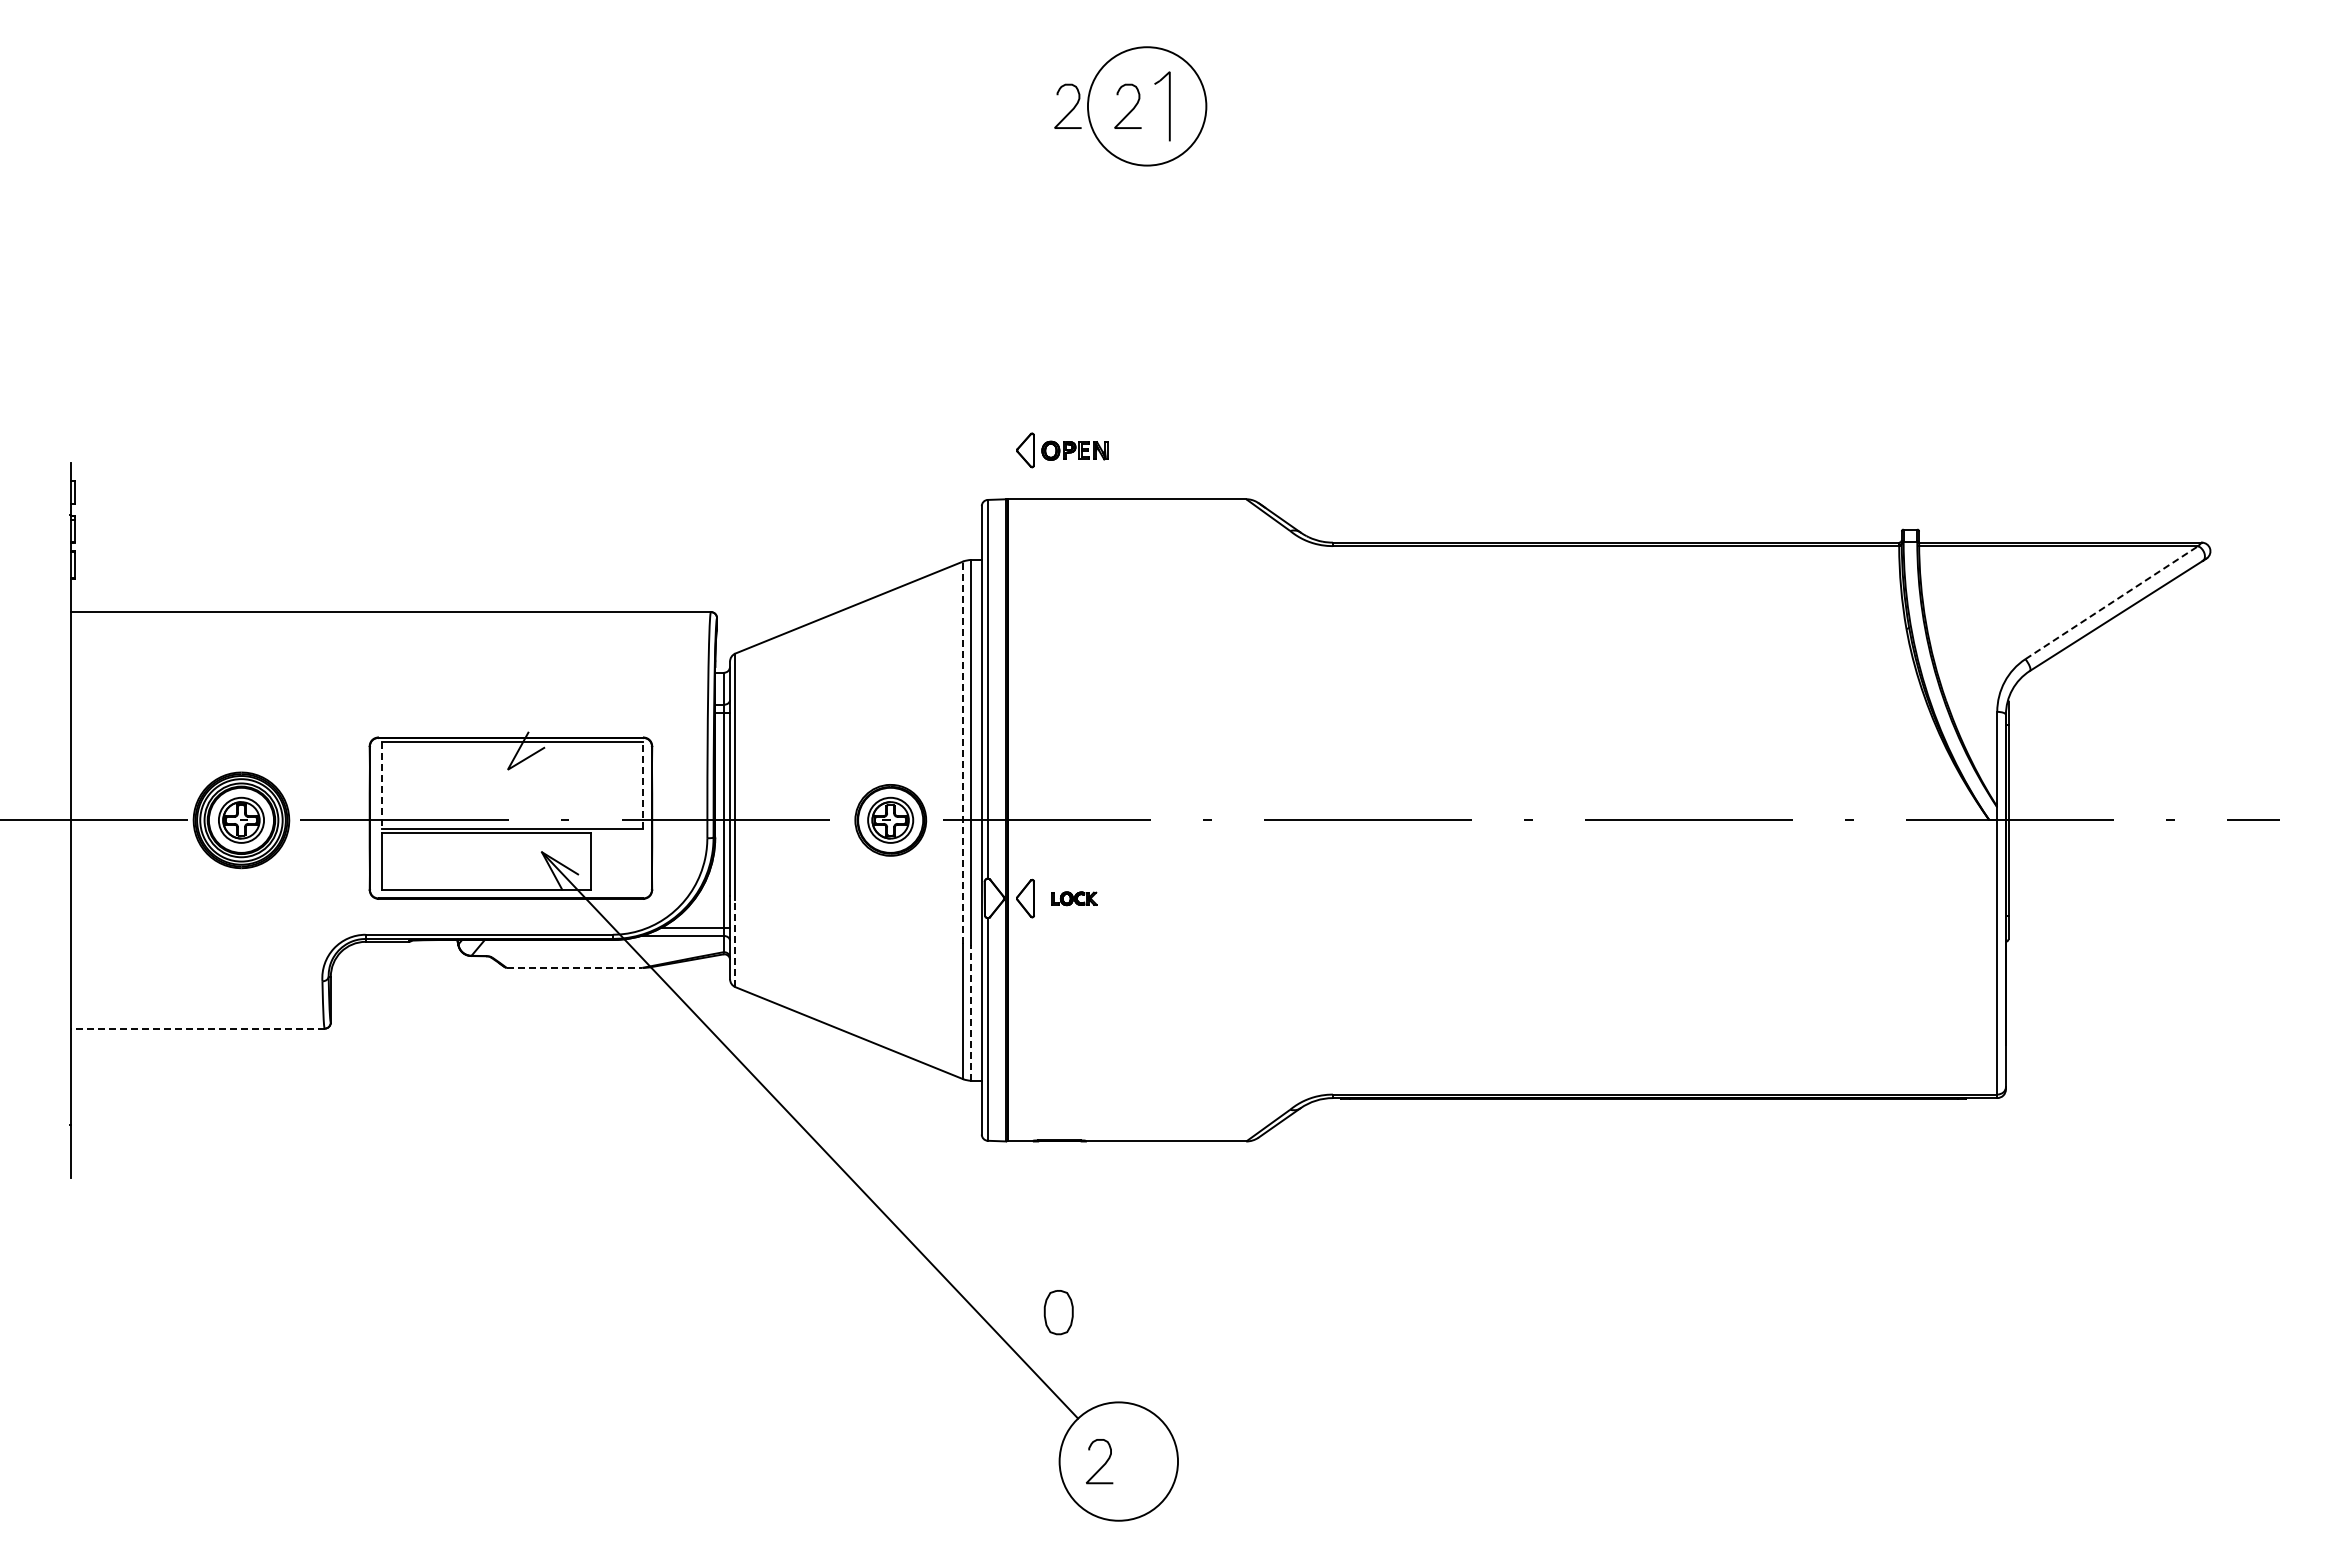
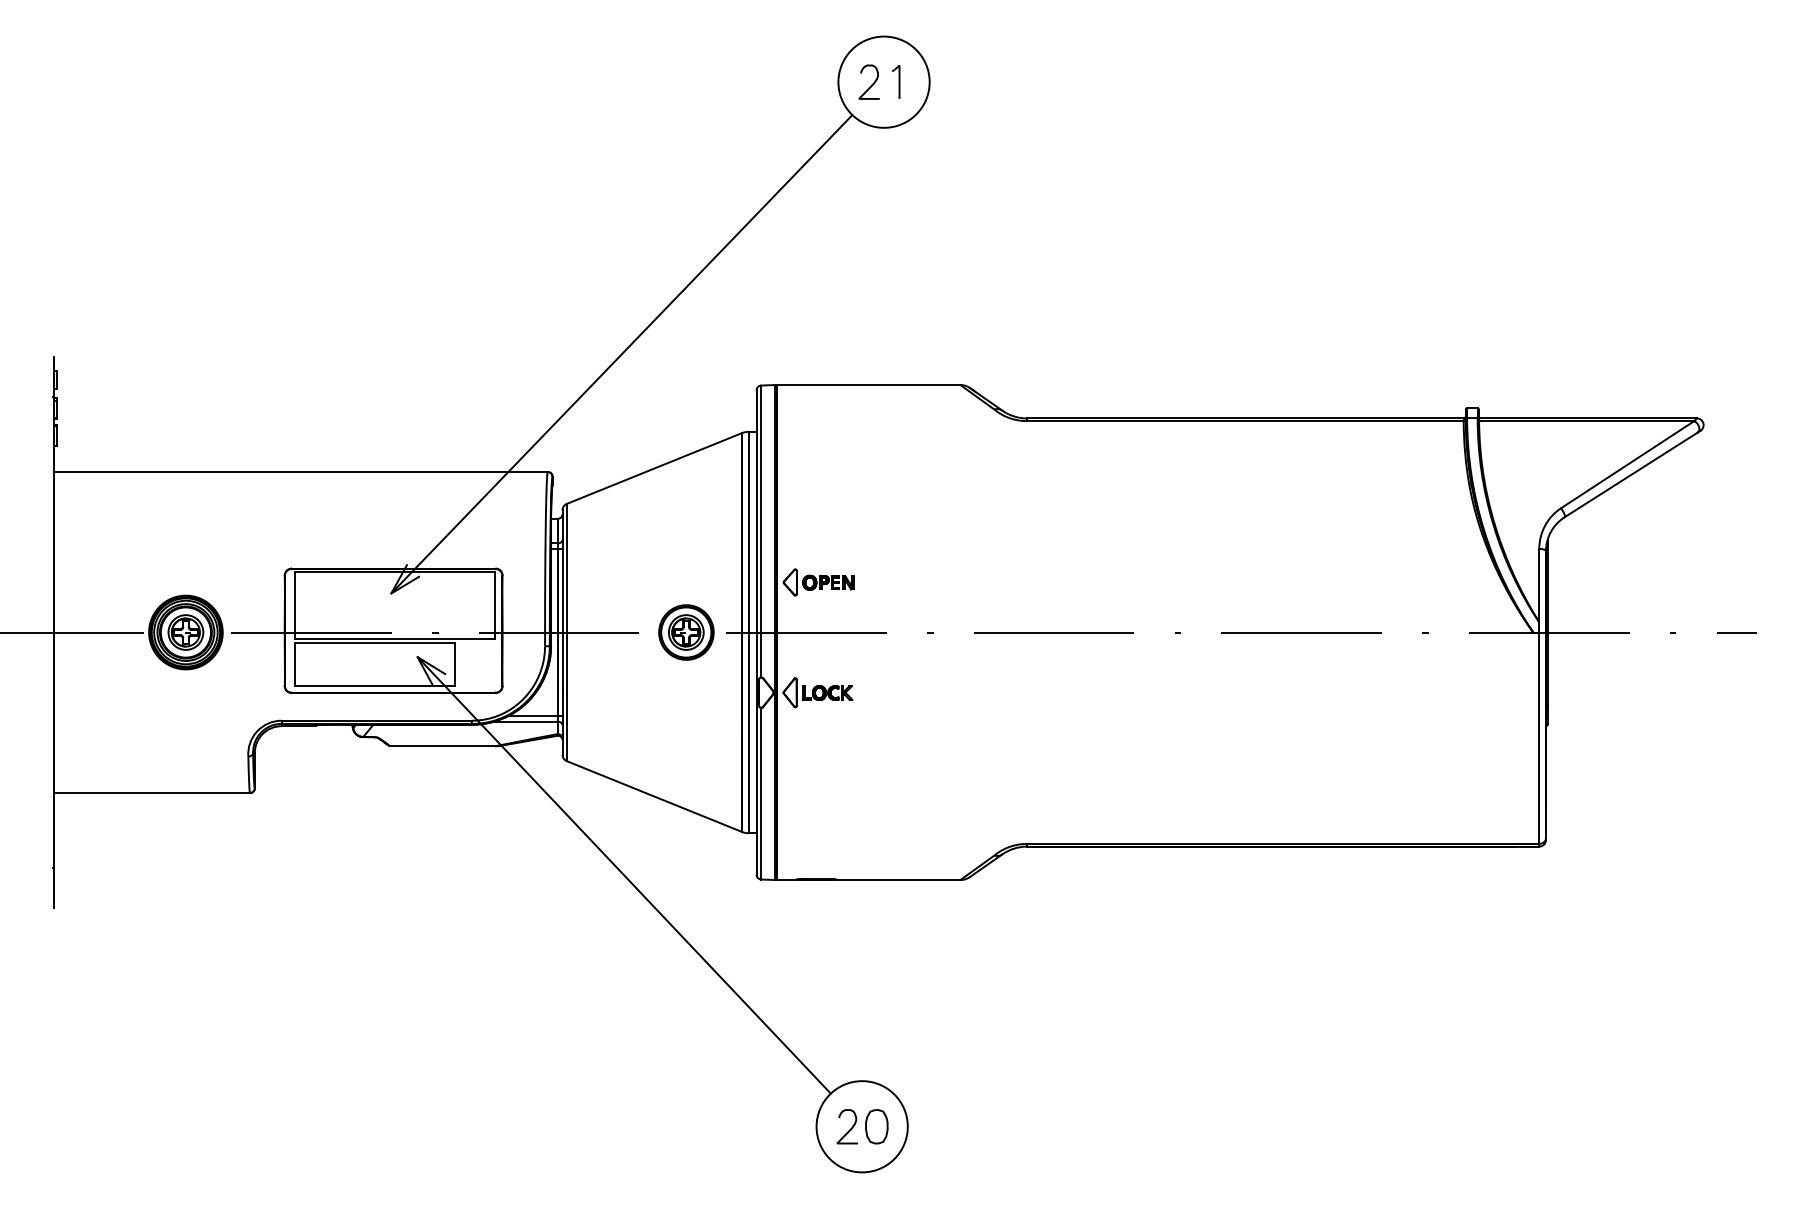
part: (1162, 105) -> (895, 81), size x0.62
curve: (1071, 109) -> (825, 84), removed
part: (1062, 450) -> (818, 582), moved
line: (806, 459) -> (621, 354), added
line: (2112, 602) -> (1628, 464), dashed -> solid
line: (962, 752) -> (741, 580), dashed -> solid
line: (642, 785) -> (495, 605), dashed -> solid
line: (382, 786) -> (294, 606), dashed -> solid
part: (1074, 898) -> (828, 692), size x1.43
line: (735, 943) -> (566, 727), dashed -> solid
line: (574, 967) -> (442, 745), dashed -> solid
line: (971, 1012) -> (748, 780), dashed -> solid
line: (197, 1028) -> (152, 792), dashed -> solid
part: (1058, 1312) -> (876, 1126), moved

